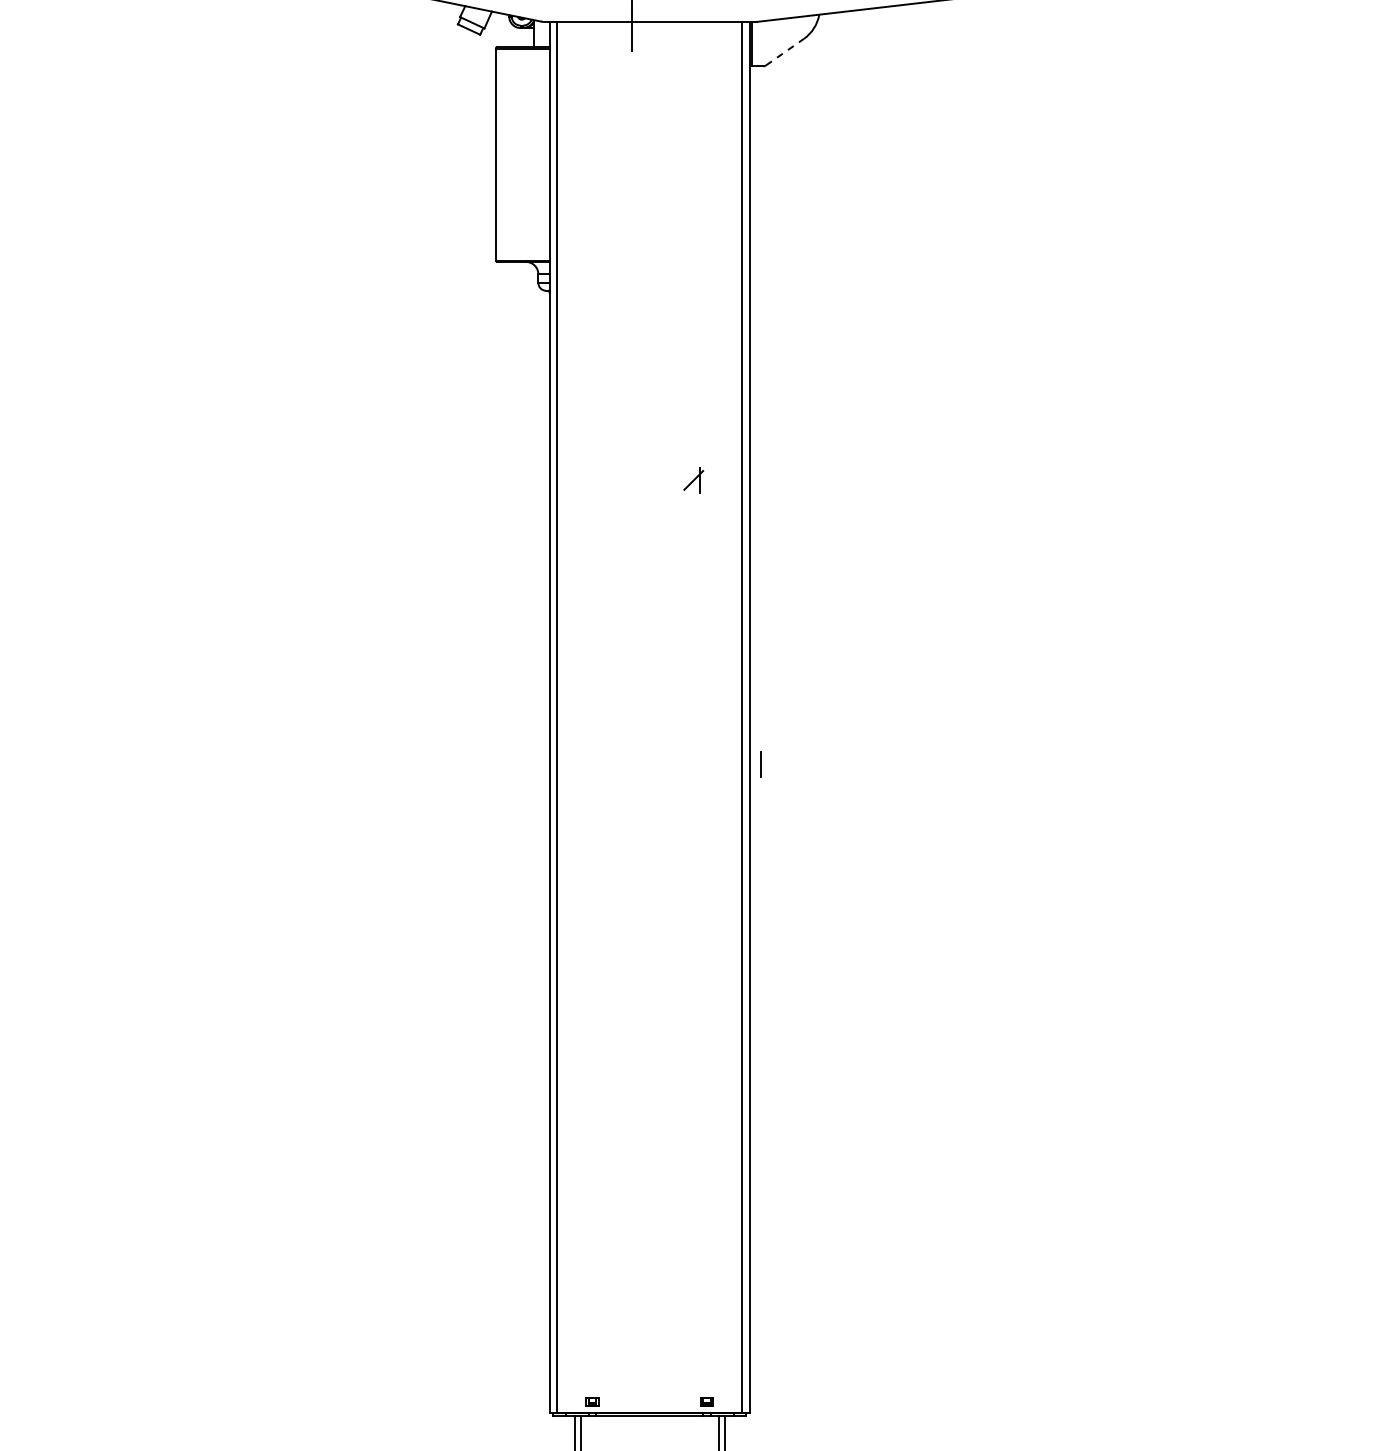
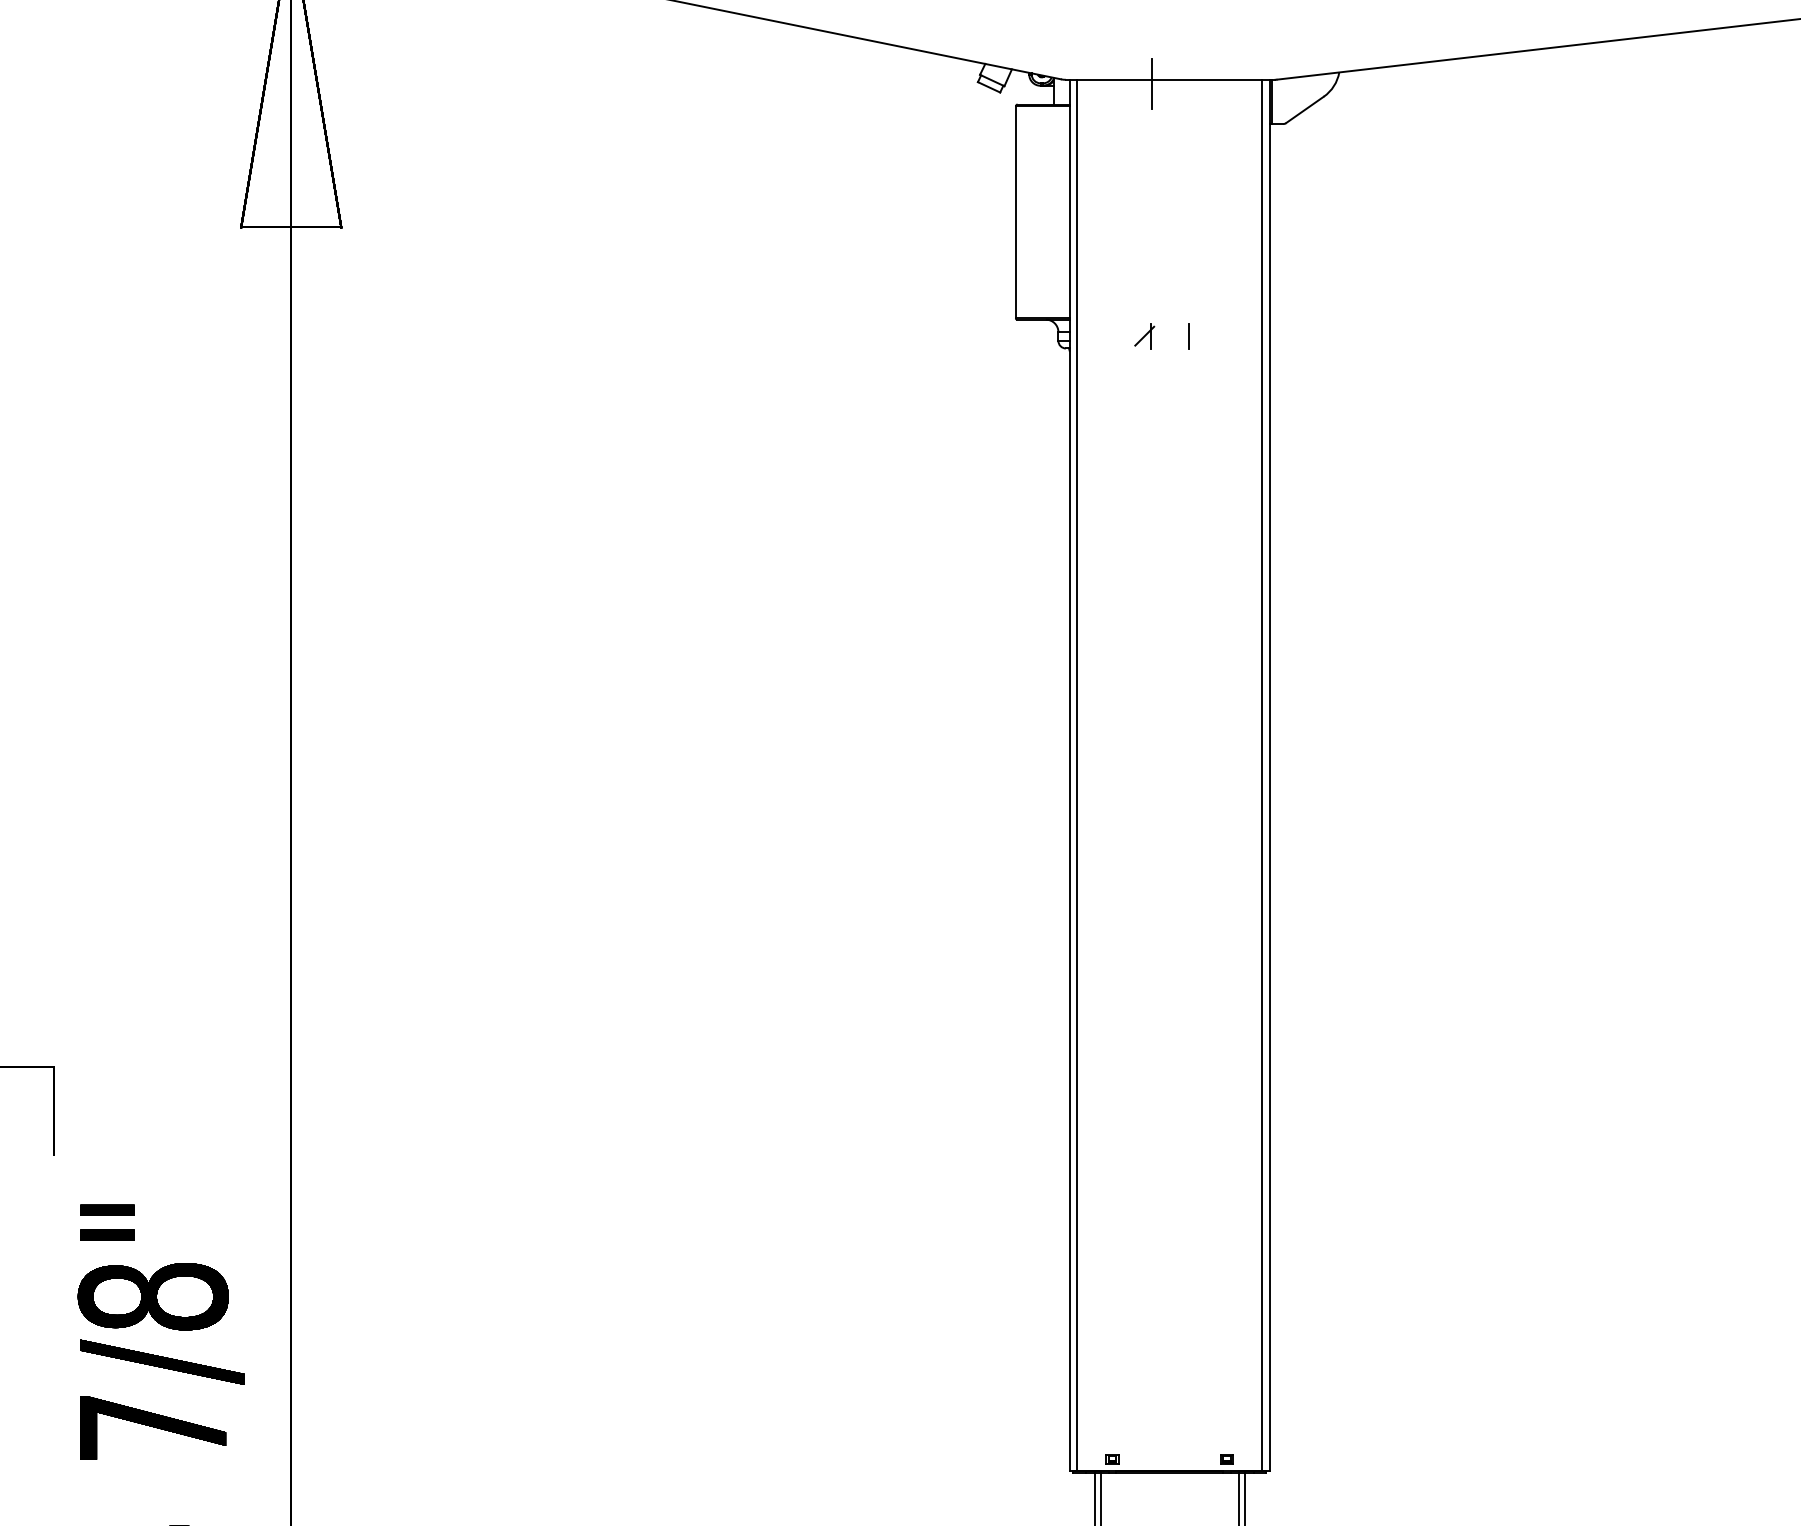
line: (785, 51) -> (1305, 109), dashed -> solid
part: (693, 480) -> (1144, 336), moved
line: (760, 764) -> (1188, 336), moved

